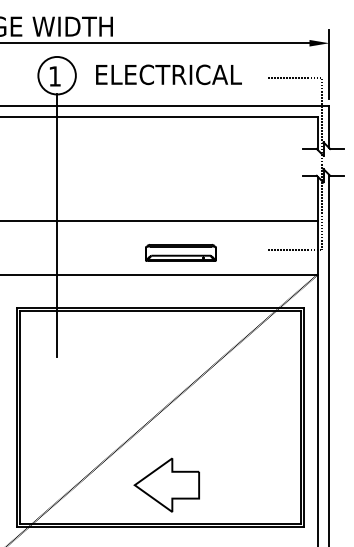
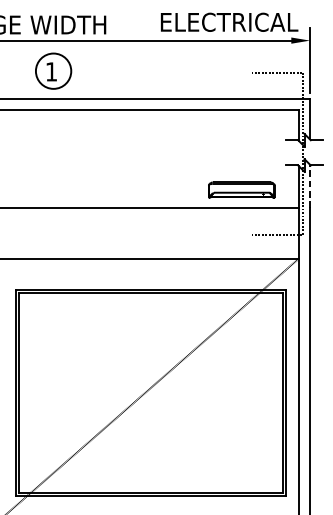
text: (168, 74) -> (229, 22), moved
line: (329, 197) -> (310, 185), solid -> dashed
line: (57, 225) -> (53, 212), removed
part: (180, 252) -> (241, 189), moved
part: (166, 484) -> (156, 456), removed

